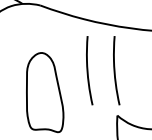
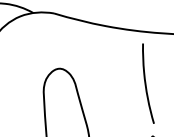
curve: (88, 70) -> (115, 85), removed

